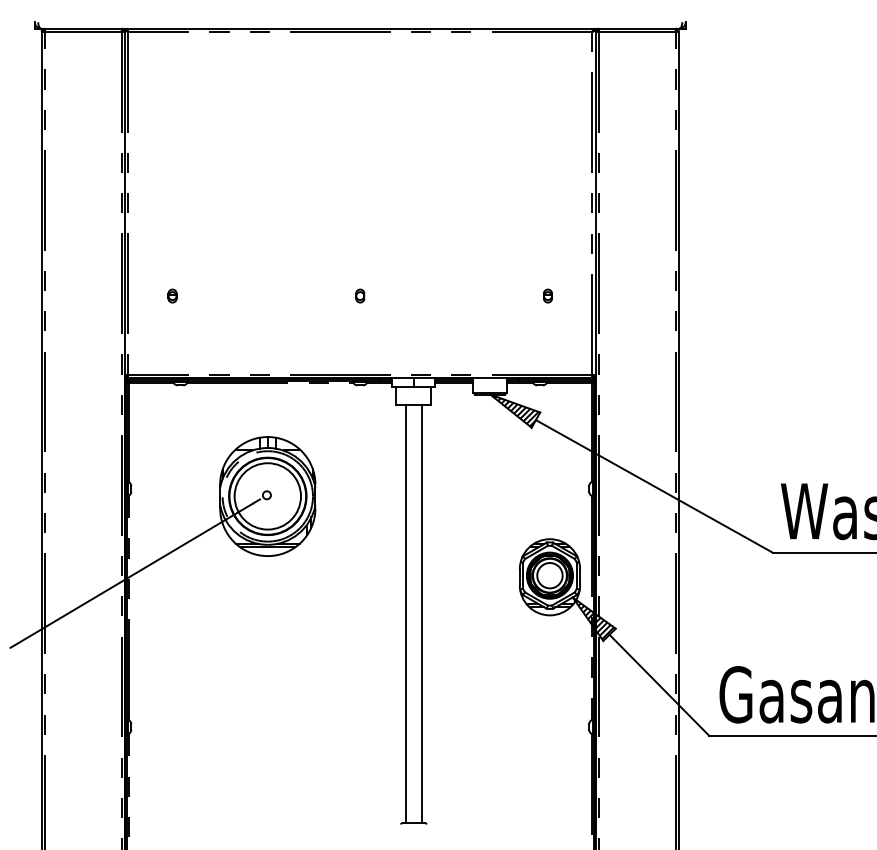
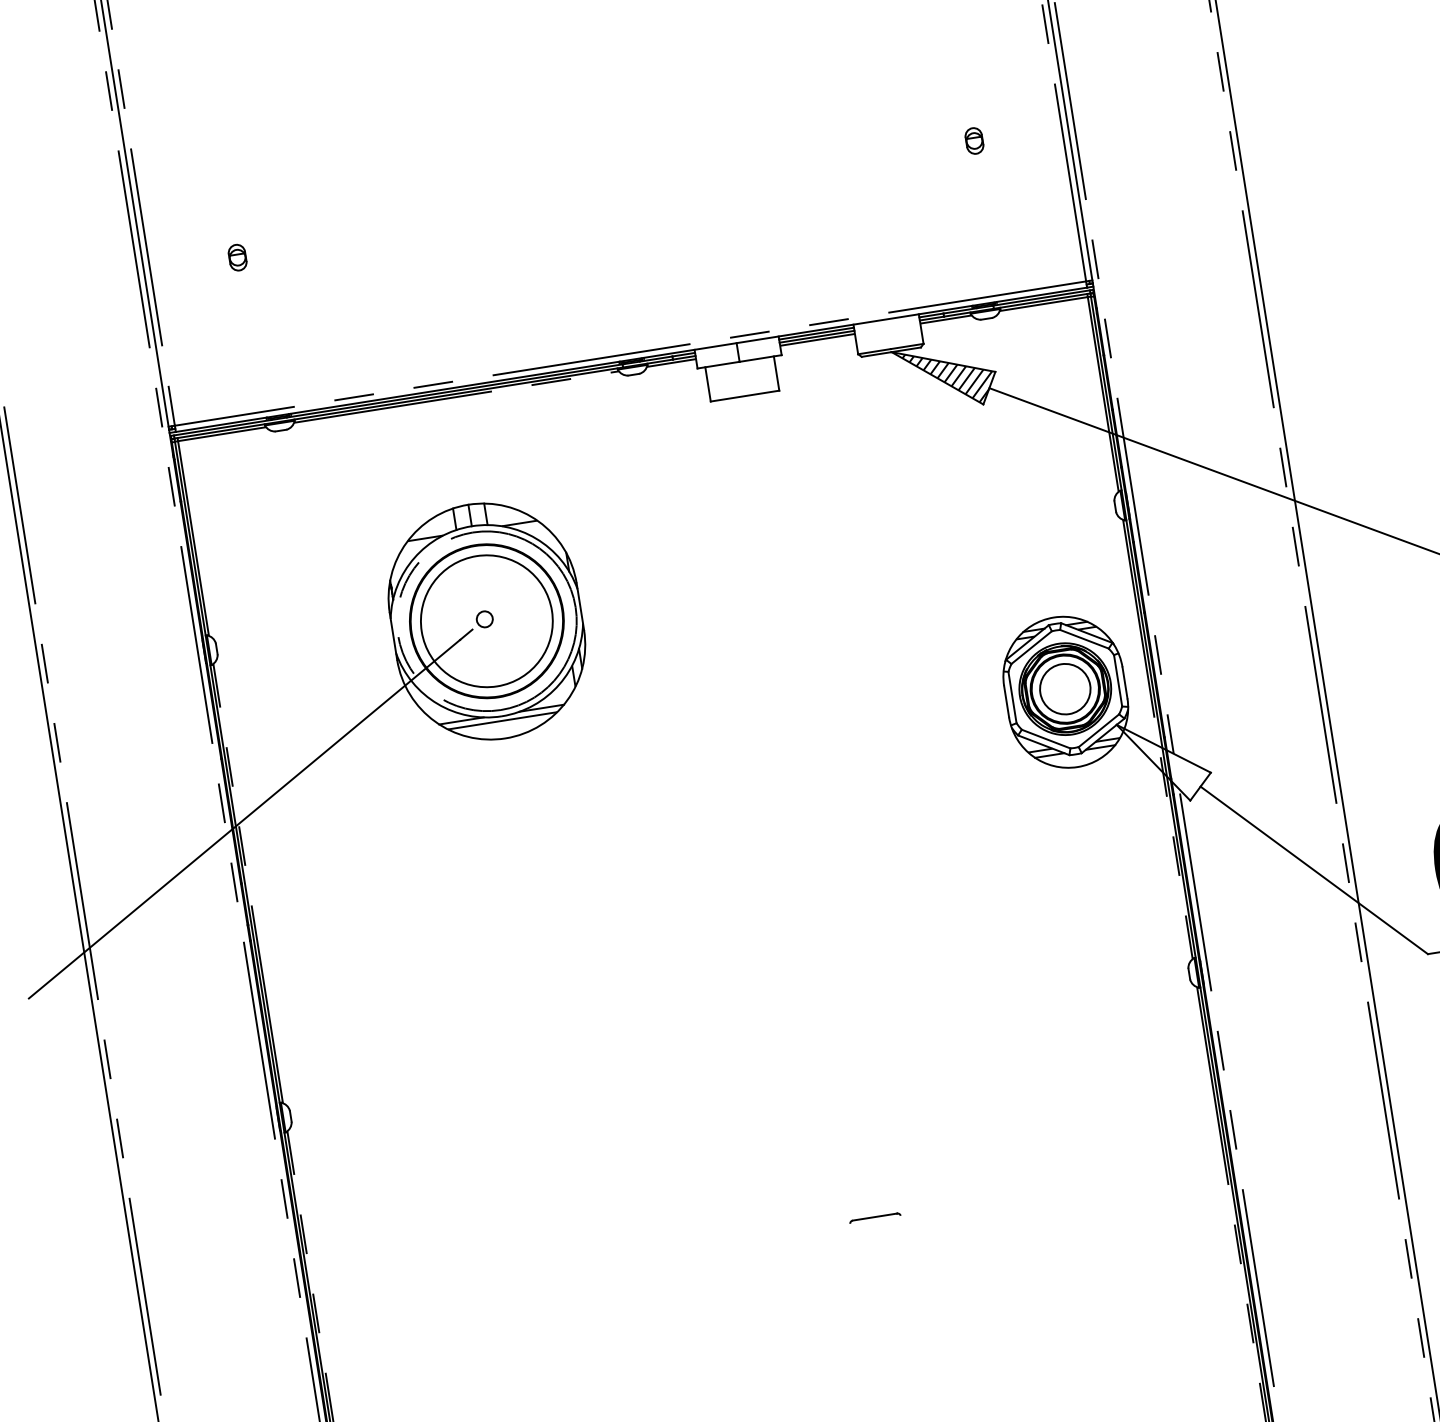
part: (360, 295) -> (606, 198), removed
line: (405, 613) -> (793, 808), removed
line: (421, 613) -> (824, 803), removed
hatch: (593, 618) -> (1164, 759), removed

